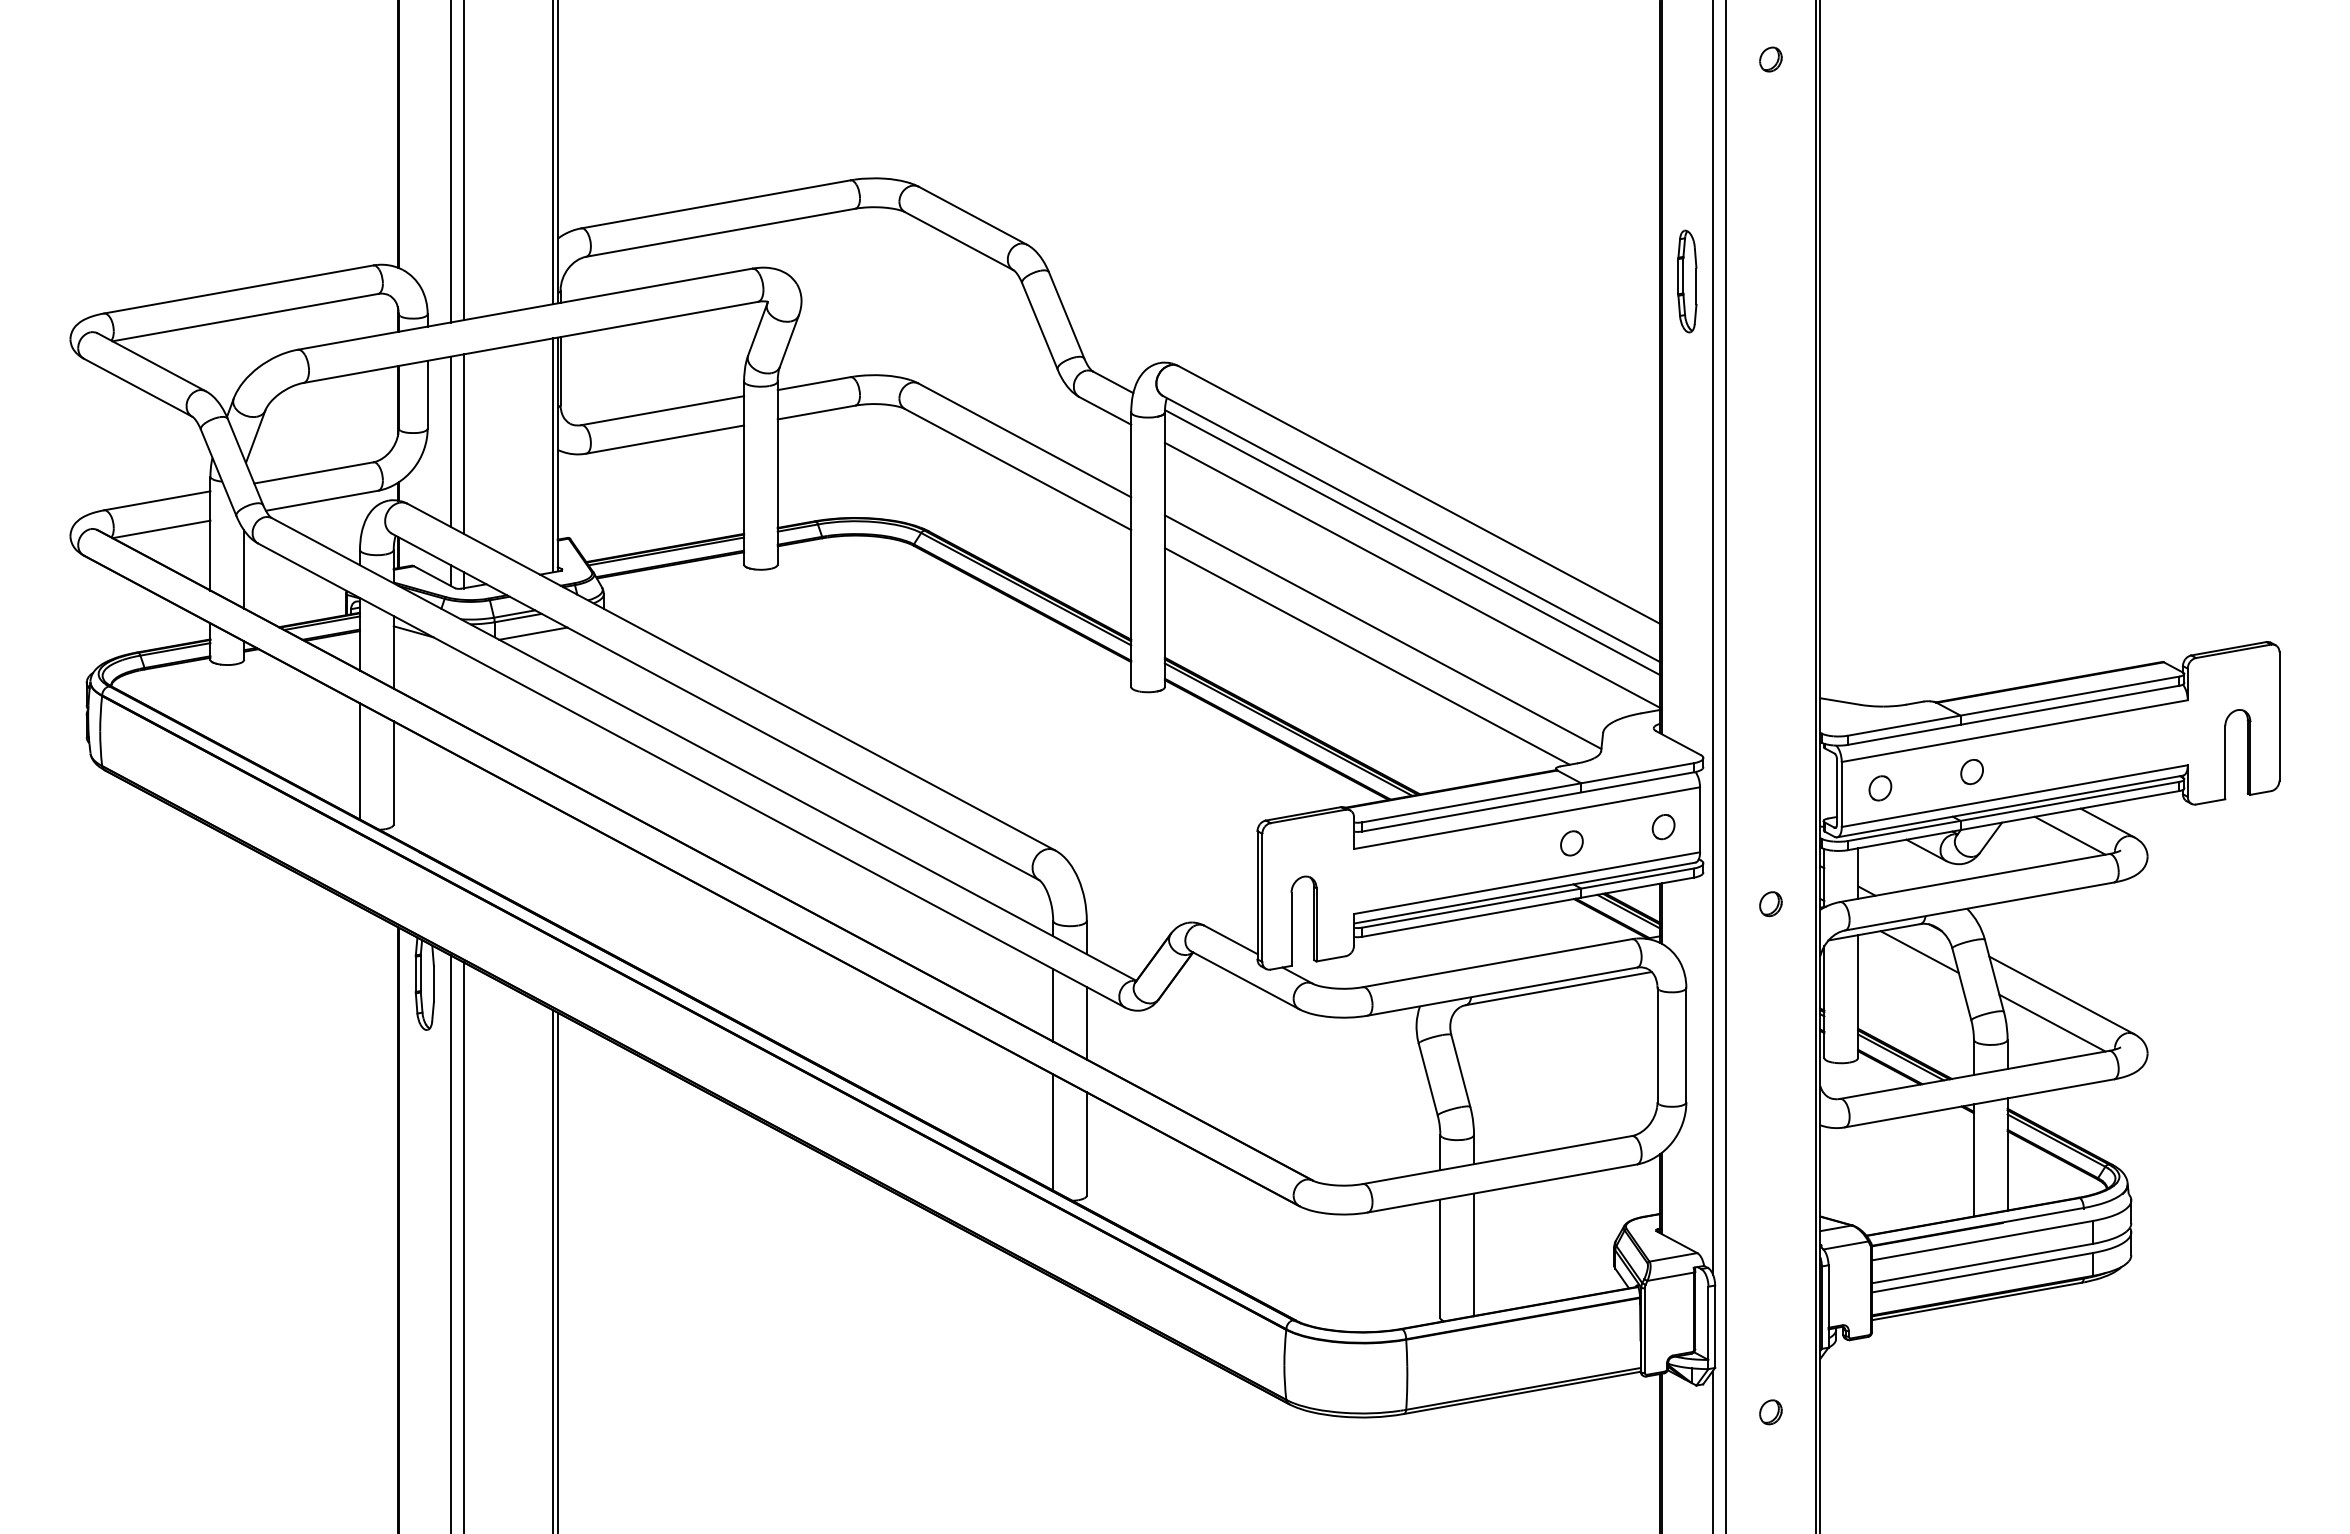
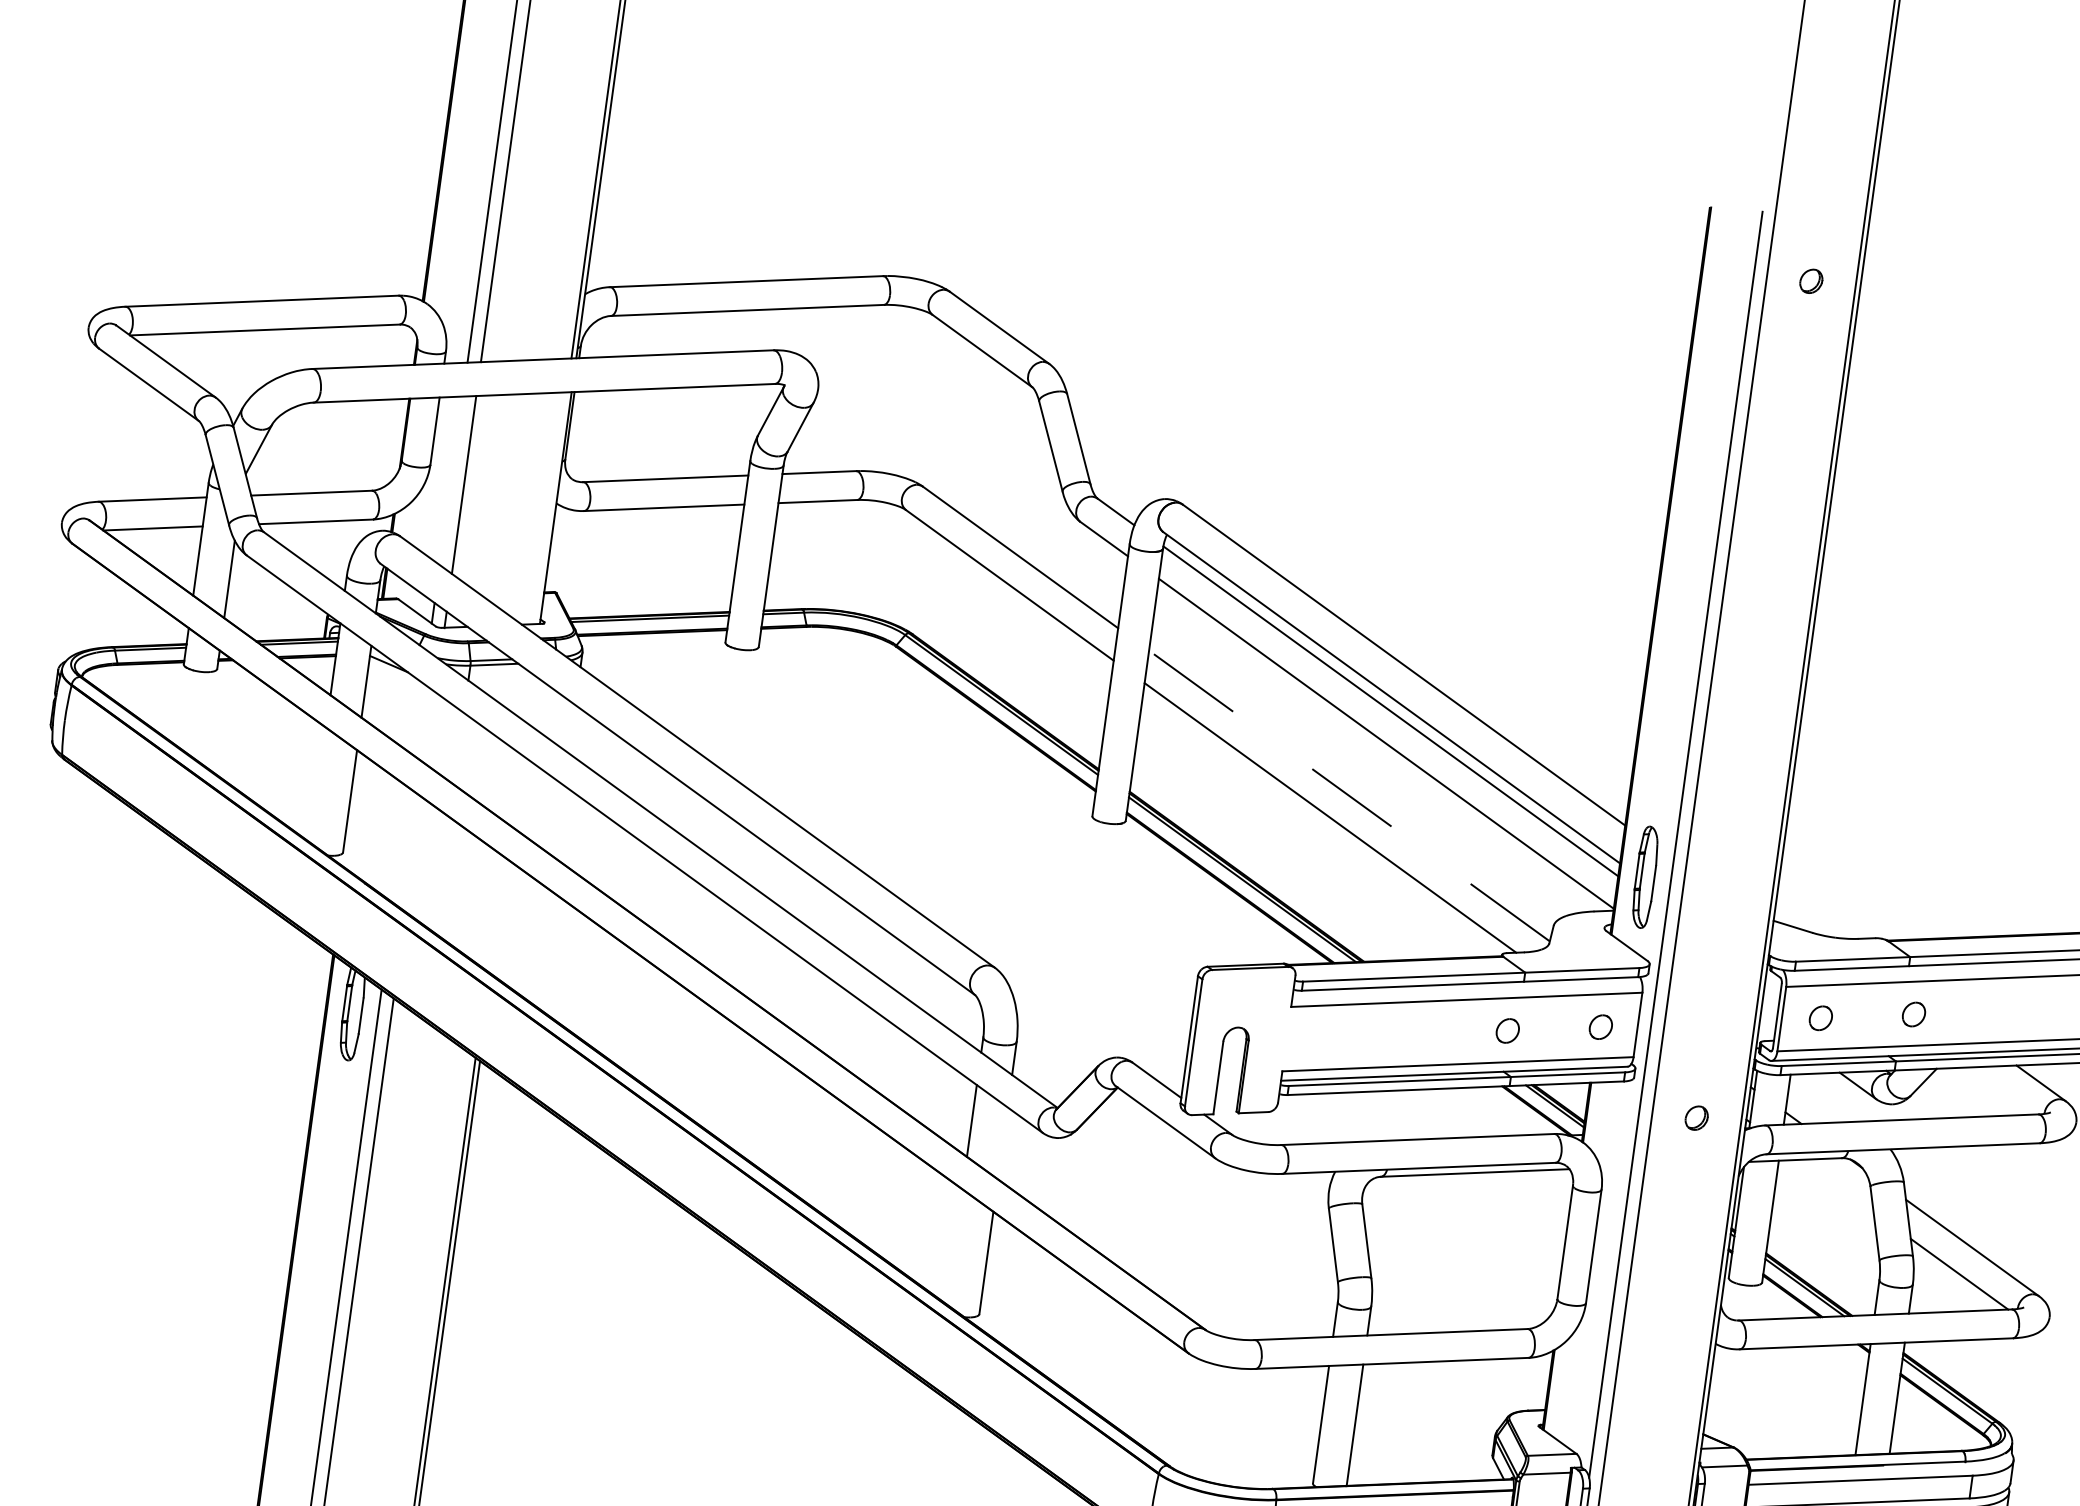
part: (1687, 281) -> (1645, 877), moved
line: (450, 441) -> (451, 480), removed
line: (552, 455) -> (550, 508), removed
line: (1383, 632) -> (1349, 796), solid -> dashed
line: (533, 633) -> (507, 682), removed
line: (360, 761) -> (318, 785), removed
line: (2069, 835) -> (2001, 1090), removed
line: (1919, 952) -> (1837, 1186), removed
line: (1086, 1023) -> (1002, 1143), removed
line: (1053, 1132) -> (954, 1247), removed

